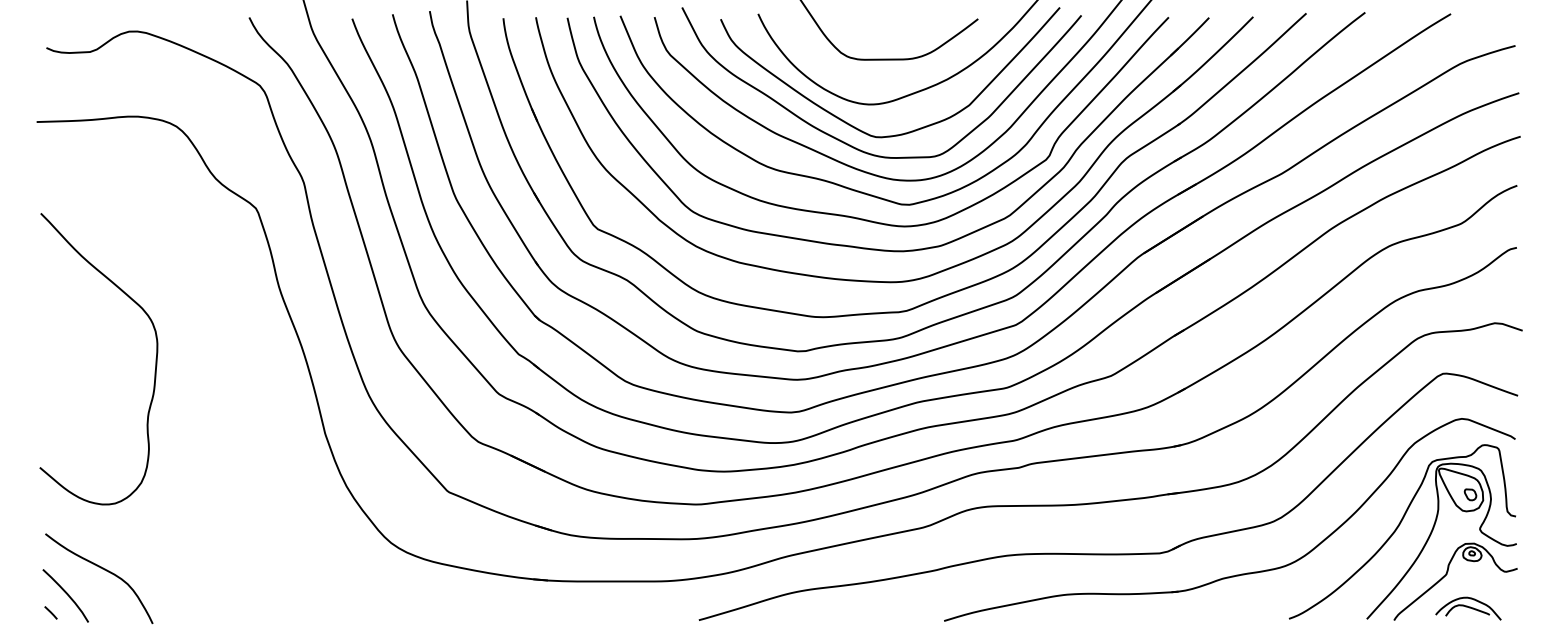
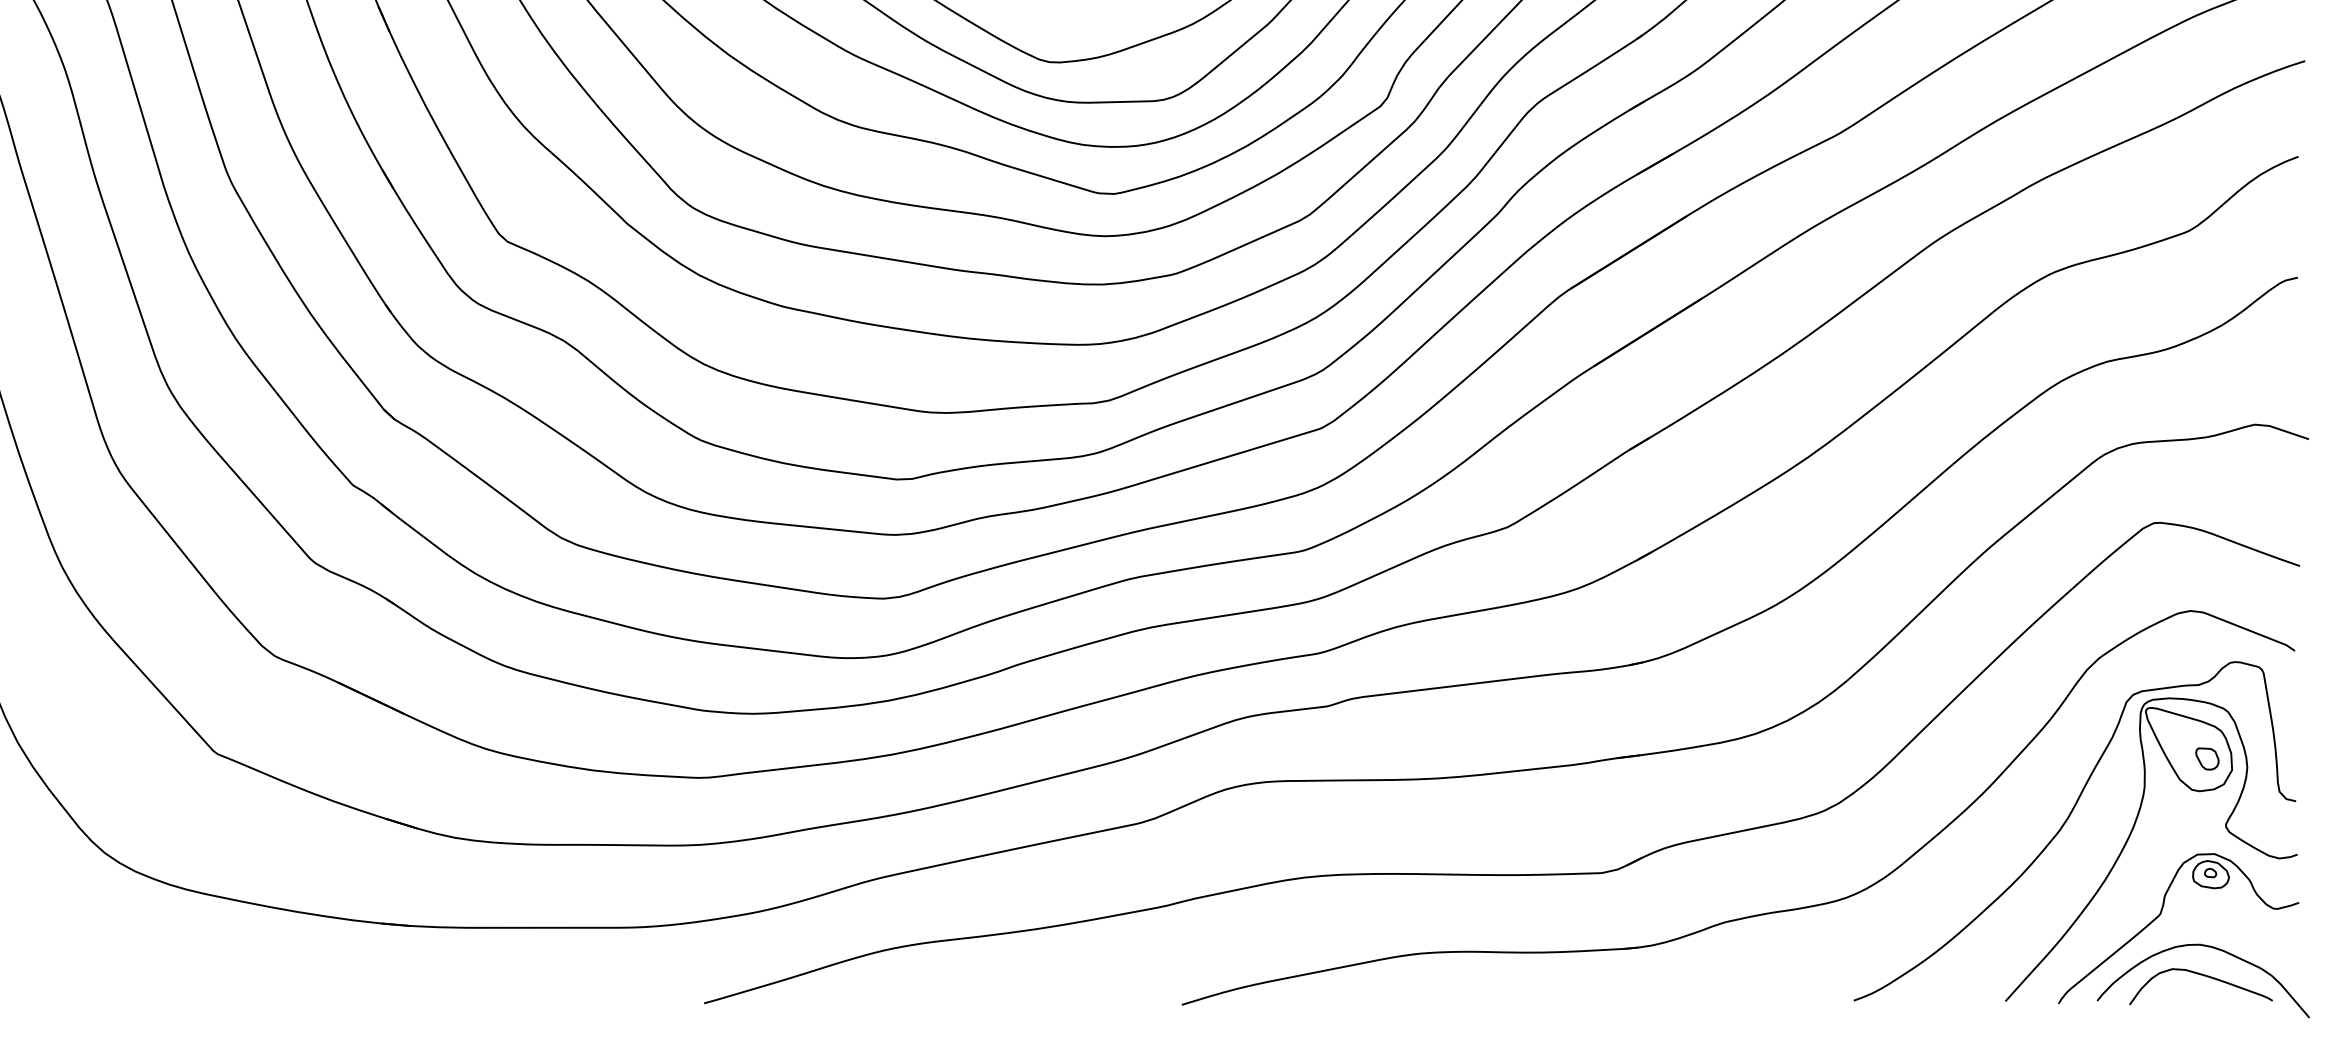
part: (1468, 608) -> (2203, 980), size x1.67

